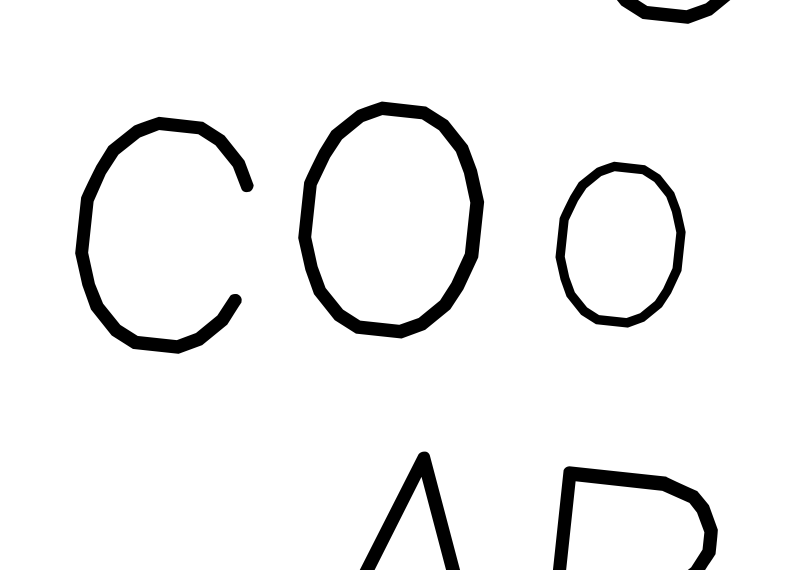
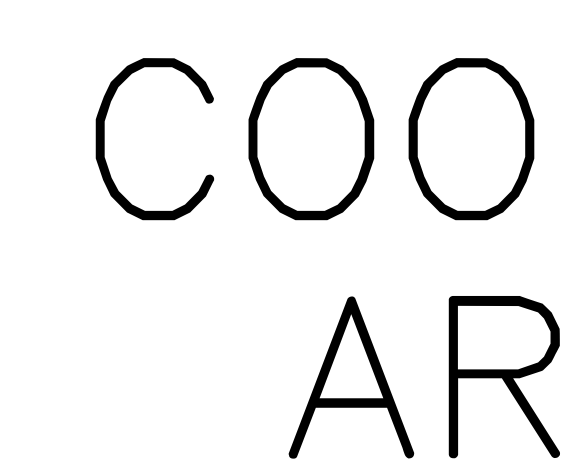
part: (90, 227) -> (104, 139), moved
part: (620, 244) -> (471, 139), size x1.43

